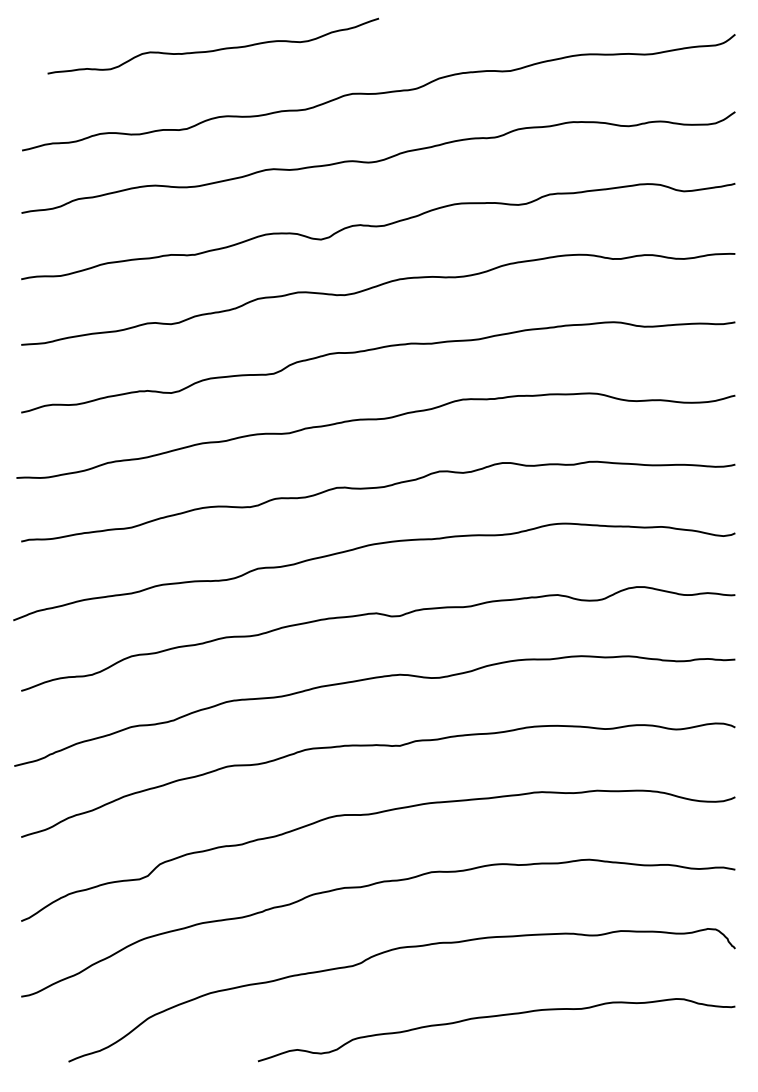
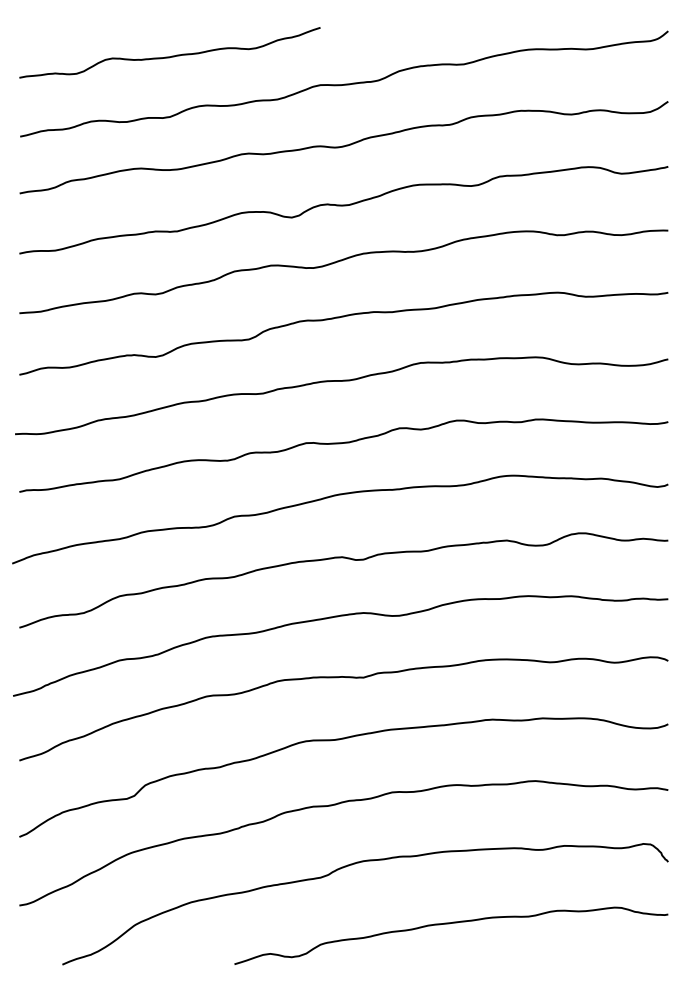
curve: (212, 50) -> (169, 56), moved

